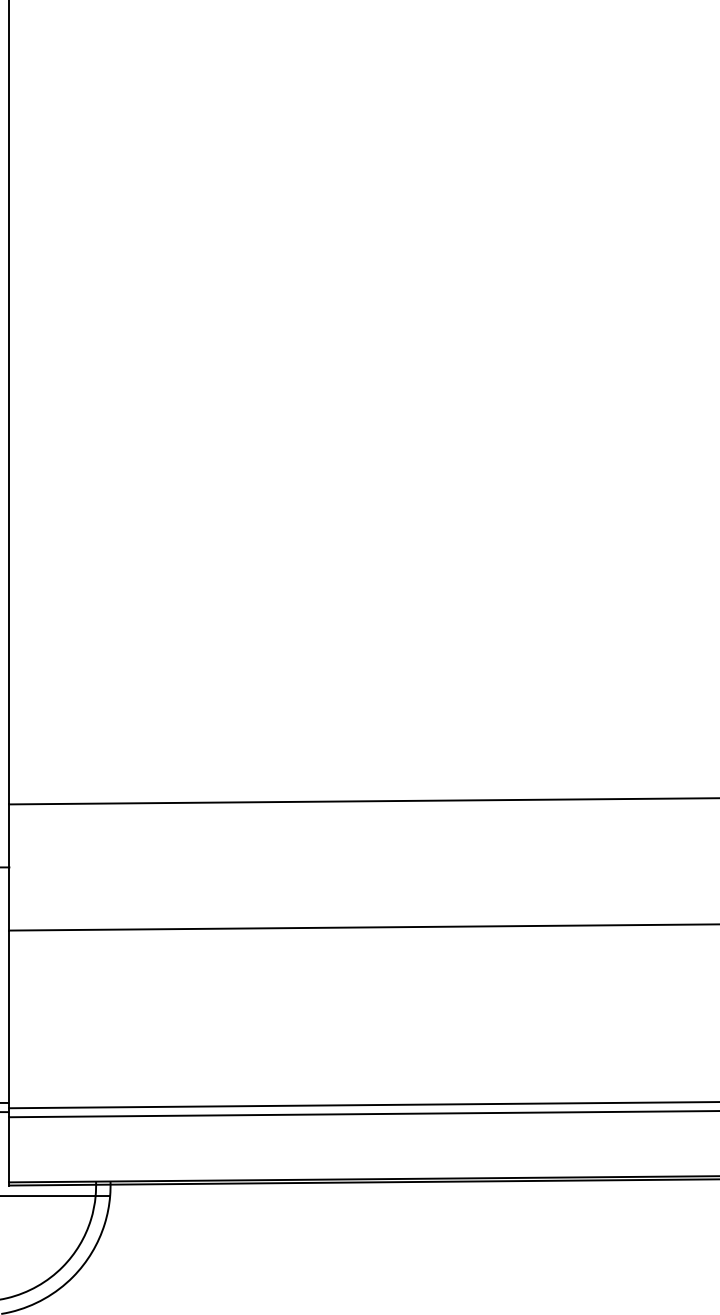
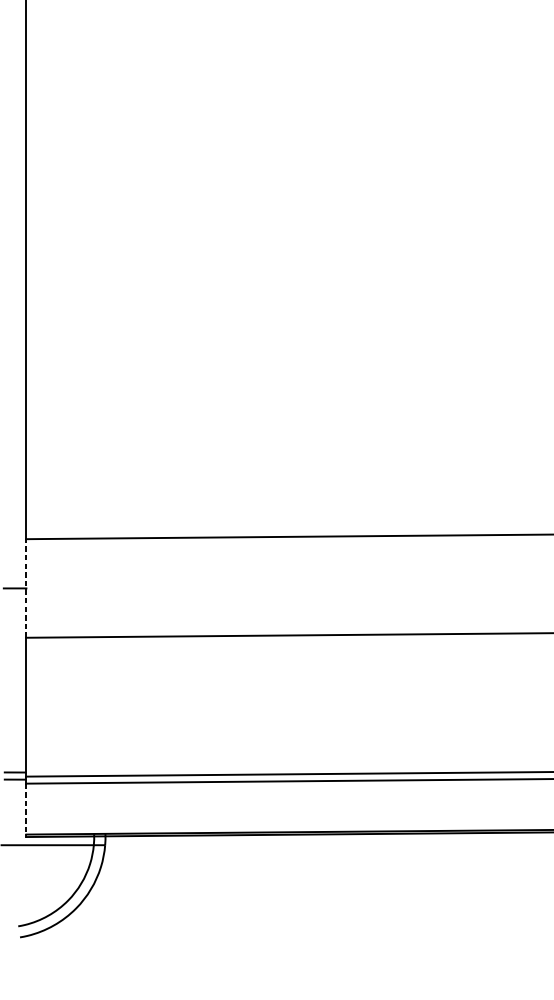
line: (9, 866) -> (26, 587), solid -> dashed
line: (9, 1149) -> (26, 808), solid -> dashed

